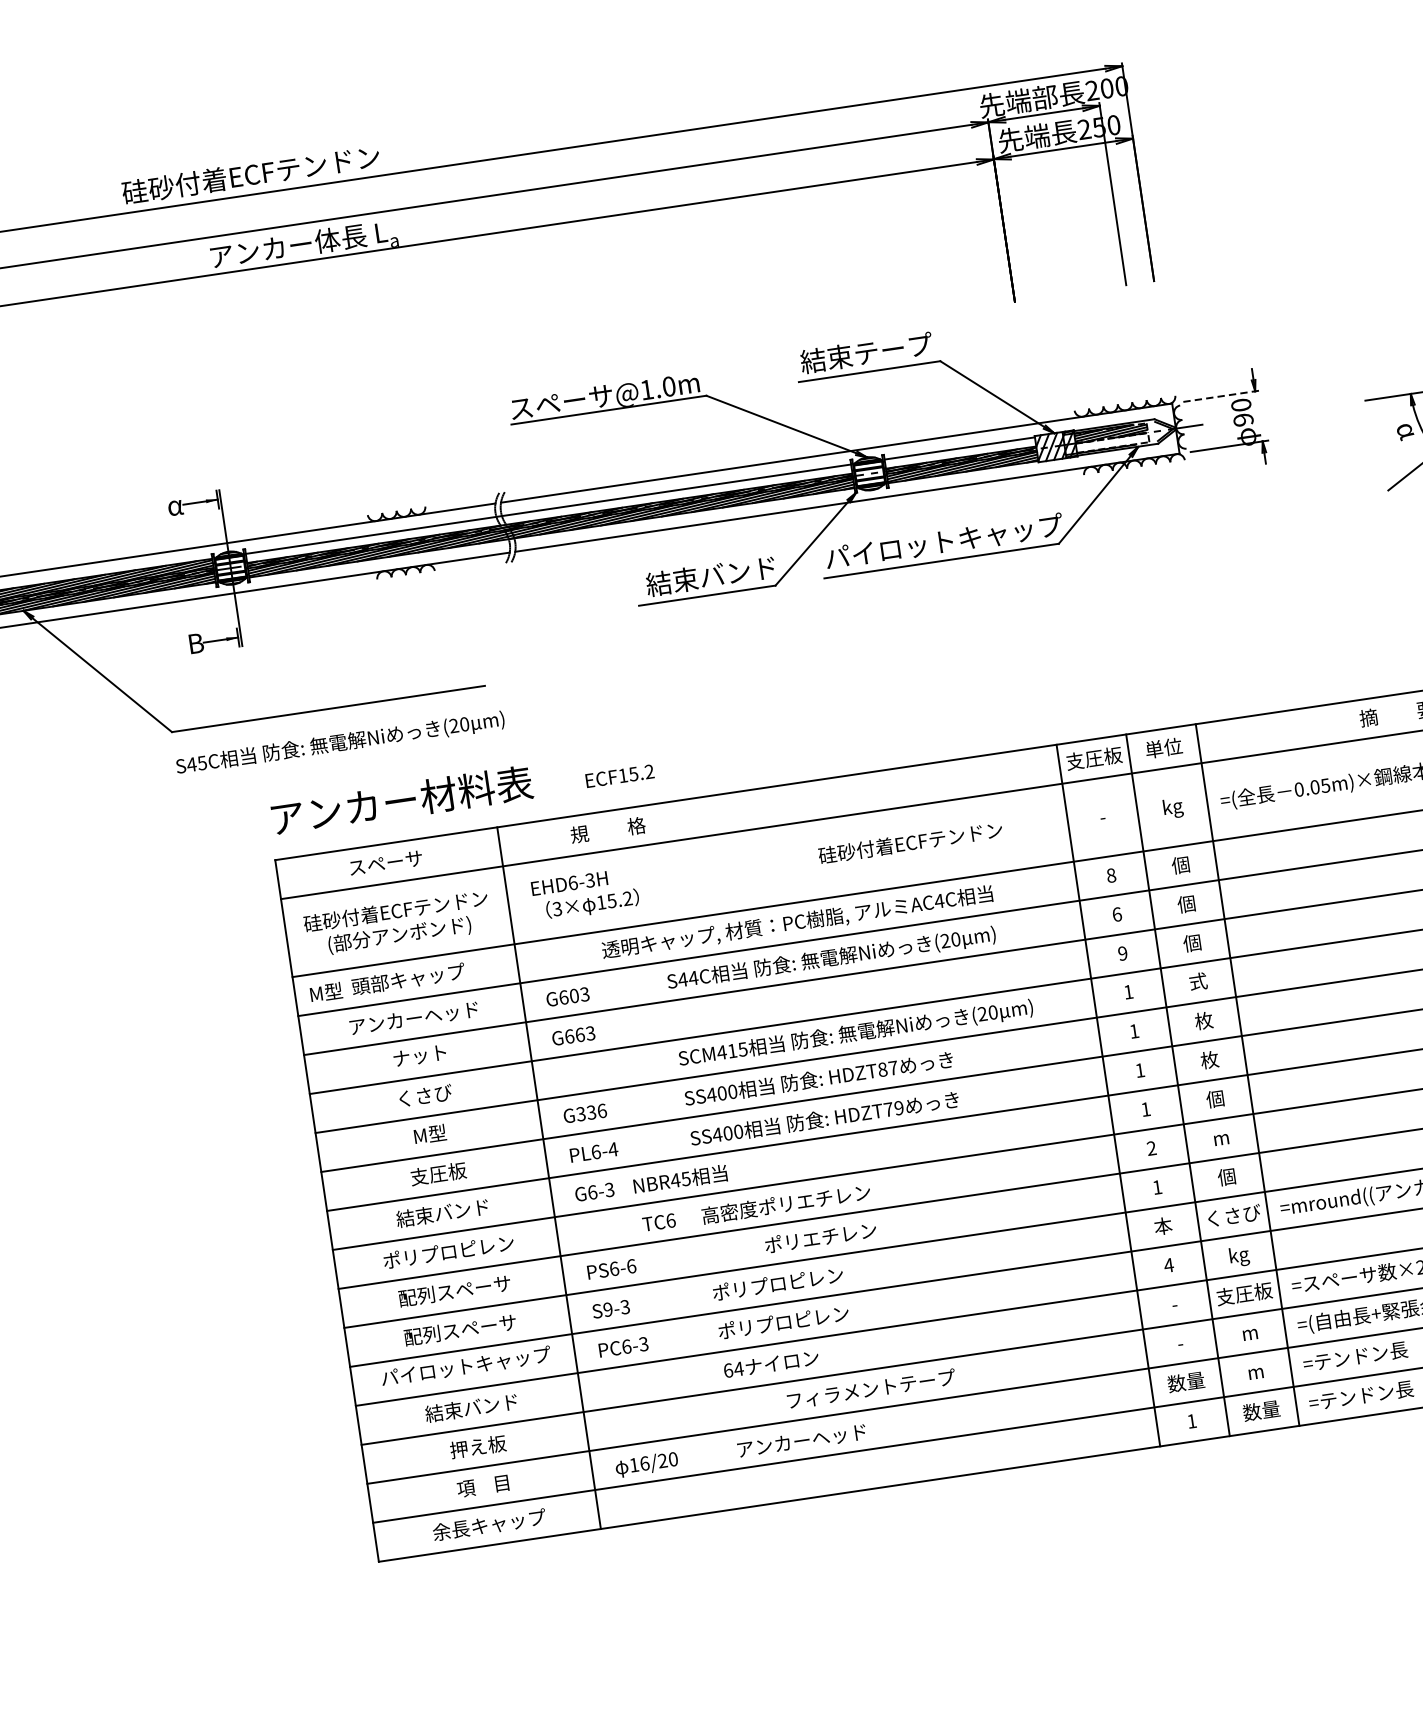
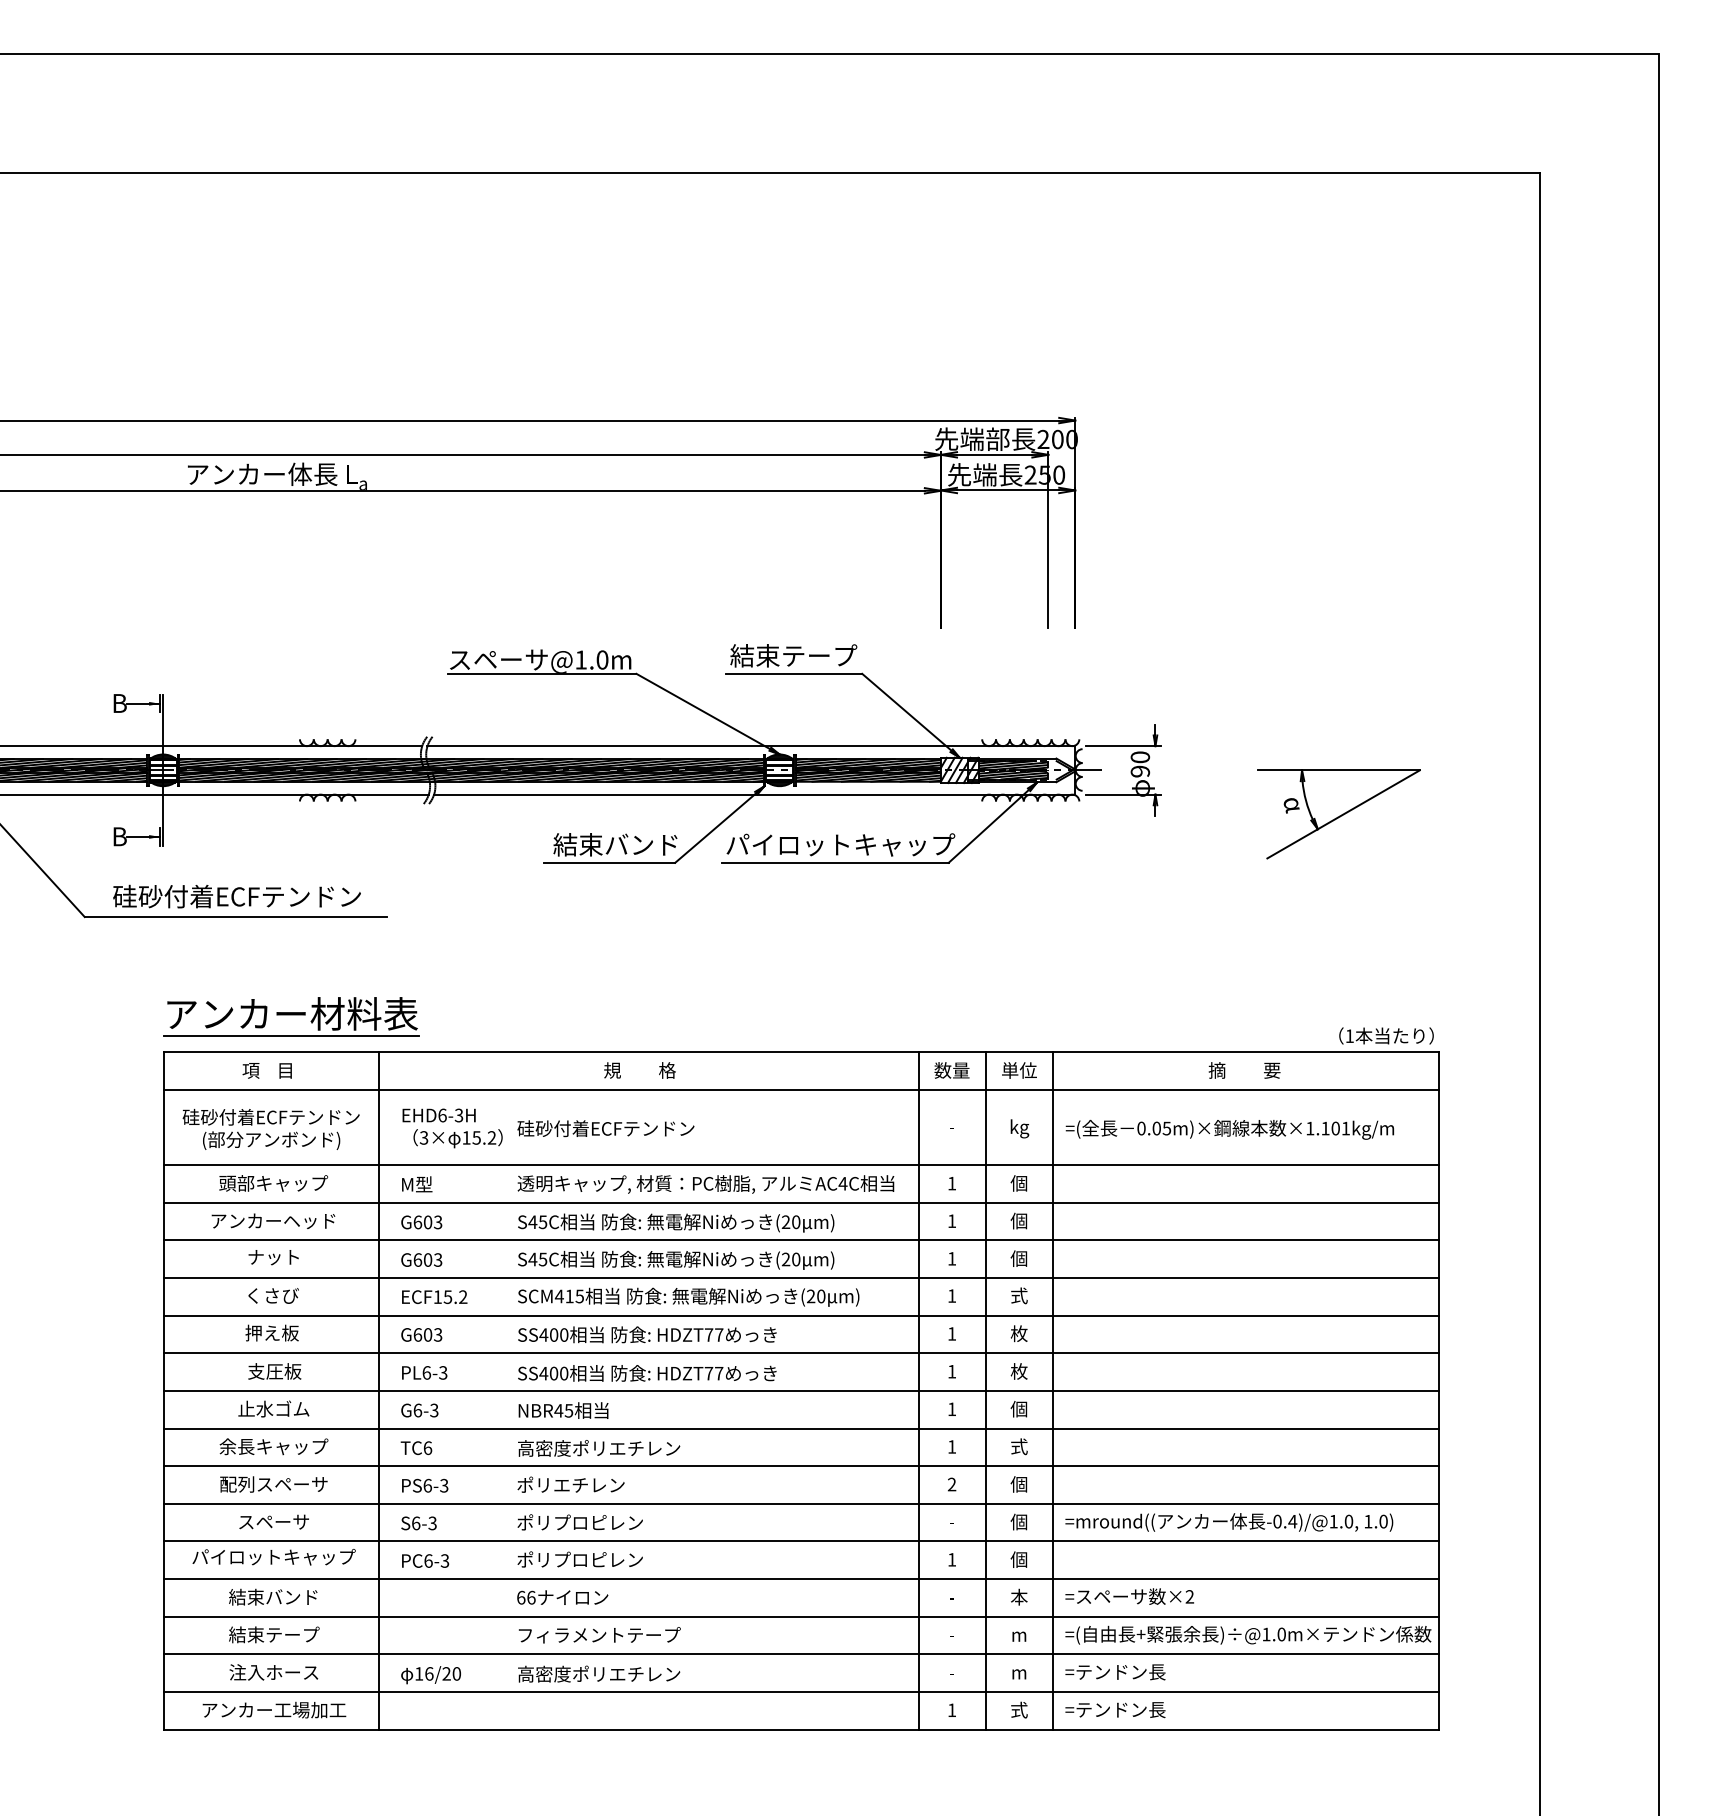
text: (250, 174) -> (236, 896), moved
line: (1222, 396) -> (1123, 746), dashed -> solid
hatch: (1112, 442) -> (1013, 774), added
hatch: (959, 452) -> (867, 762), added
text: (175, 505) -> (119, 703), α -> B
hatch: (549, 512) -> (471, 762), added
text: (340, 742) -> (676, 1259), moved
text: (1093, 758) -> (951, 1070), 支圧板 -> 数量
text: (619, 775) -> (434, 1296), moved
line: (404, 824) -> (291, 1036), added
text: (607, 830) -> (639, 1070), moved
text: (910, 842) -> (605, 1128), moved
text: (385, 863) -> (268, 1070), スペーサ -> 項    目
text: (1111, 875) -> (952, 1183), 8 -> 1
text: (1117, 914) -> (952, 1221), 6 -> 1
text: (797, 922) -> (705, 1184), moved
text: (1122, 953) -> (951, 1258), 9 -> 1
text: (693, 978) -> (542, 1222), S44C -> S45C
text: (326, 992) -> (417, 1184), moved
text: (580, 1034) -> (428, 1259), G663 -> G603
text: (882, 1069) -> (708, 1334), HDZT87 -> HDZT77
text: (899, 1107) -> (719, 1373), HDZT79 -> HDZT77
text: (591, 1112) -> (427, 1334), G336 -> G603
text: (429, 1133) -> (271, 1332), M型 -> 押え板
text: (1221, 1137) -> (1019, 1446), m -> 式
text: (1151, 1148) -> (951, 1446), 2 -> 1
text: (612, 1149) -> (442, 1372), PL6-4 -> PL6-3
text: (680, 1179) -> (563, 1410), moved
text: (1156, 1187) -> (951, 1484), 1 -> 2
text: (442, 1212) -> (273, 1408), 結束バンド -> 止水ゴム
text: (1234, 1215) -> (1020, 1521), くさび -> 個
text: (659, 1221) -> (416, 1447), moved
text: (1162, 1225) -> (951, 1521), 本 -> -
text: (820, 1237) -> (570, 1484), moved
text: (448, 1251) -> (273, 1446), ポリプロピレン -> 余長キャップ
text: (1239, 1256) -> (1019, 1561), kg -> 個
text: (1168, 1265) -> (951, 1559), 4 -> 1
text: (631, 1266) -> (444, 1485), PS6-6 -> PS6-3
text: (1243, 1293) -> (1018, 1596), 支圧板 -> 本
text: (608, 1309) -> (416, 1523), S9-3 -> S6-3
text: (460, 1329) -> (273, 1521), 配列スペーサ -> スペーサ
text: (737, 1368) -> (530, 1597), 64 -> 66
text: (1185, 1382) -> (951, 1672), 数量 -> -
text: (871, 1389) -> (599, 1635), moved
text: (1260, 1410) -> (1018, 1709), 数量 -> 式
text: (821, 1437) -> (599, 1673), アンカーヘッド -> 高密度ポリエチレン
text: (478, 1446) -> (274, 1634), 押え板 -> 結束テープ
text: (483, 1485) -> (273, 1672), 項    目 -> 注入ホース
text: (489, 1524) -> (274, 1709), 余長キャップ -> アンカー工場加工

